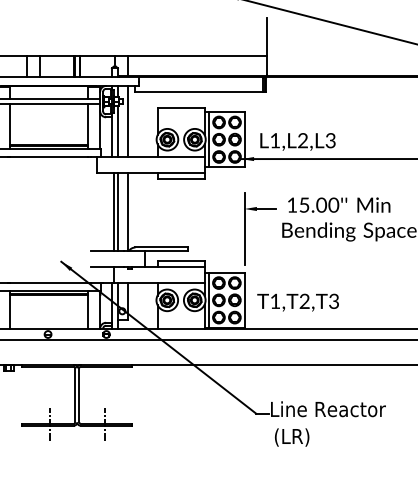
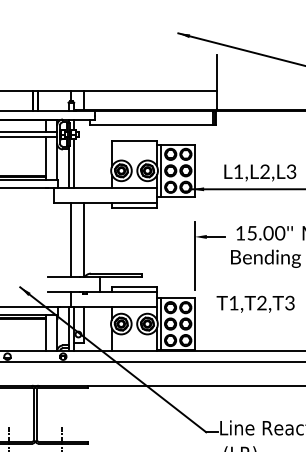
line: (127, 121) -> (83, 153), removed
text: (297, 141) -> (259, 172), moved
line: (117, 212) -> (73, 240), removed
text: (297, 302) -> (255, 304), moved

